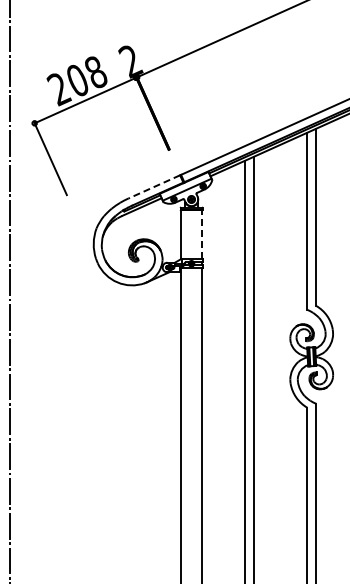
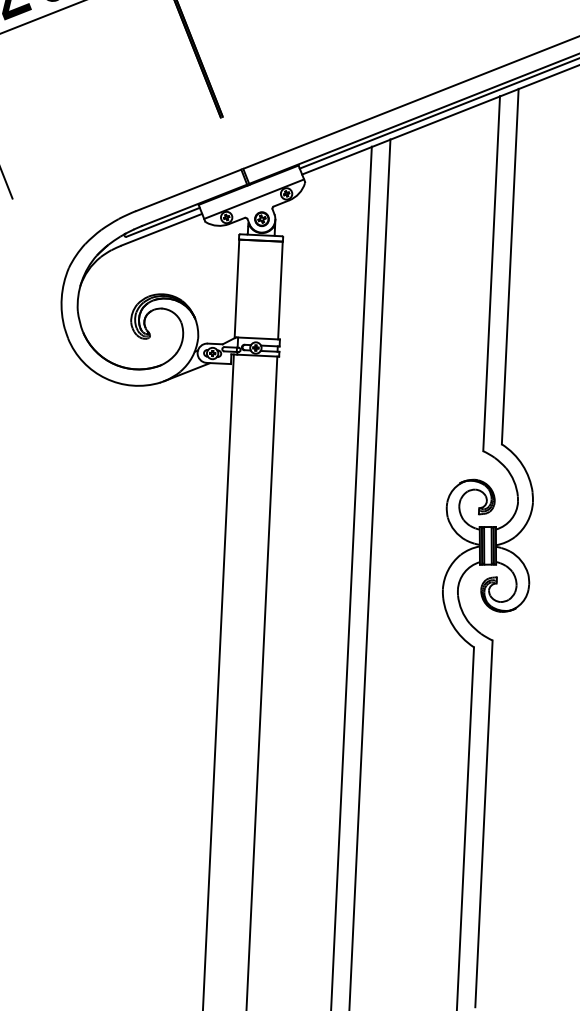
line: (153, 187) -> (186, 191), dashed -> solid
line: (202, 234) -> (280, 290), dashed -> solid

